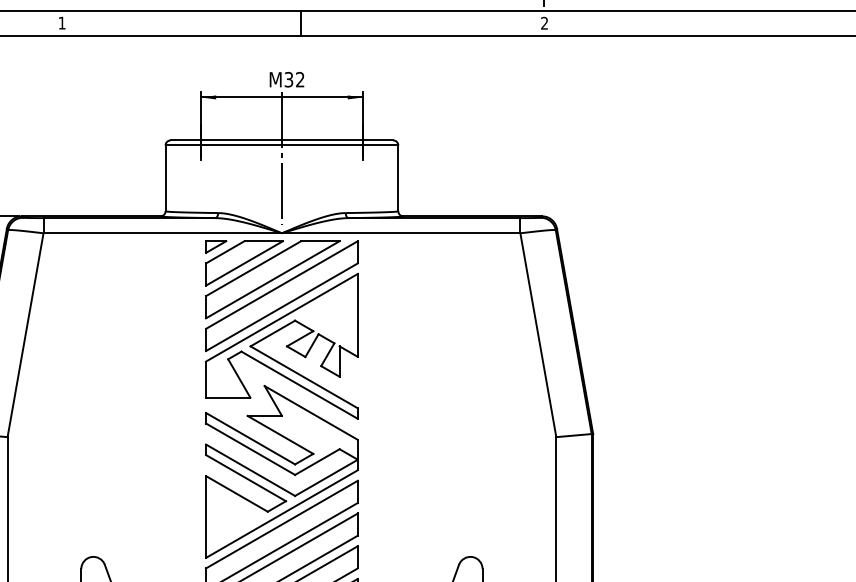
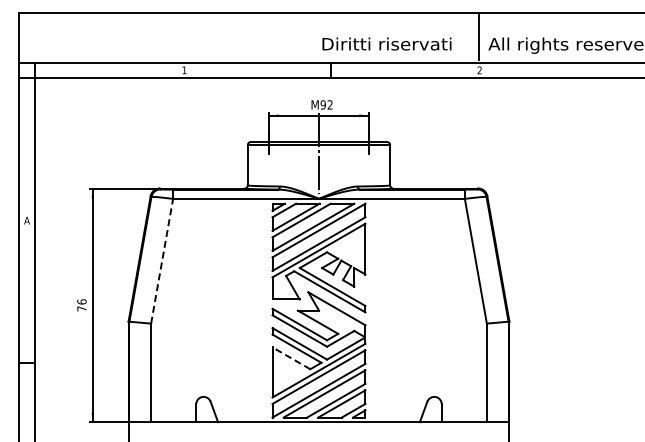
text: (287, 79) -> (322, 104), 32 -> 92
line: (26, 334) -> (162, 260), solid -> dashed
line: (237, 494) -> (291, 358), solid -> dashed

